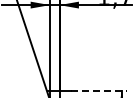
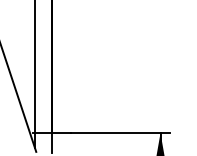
line: (99, 91) -> (121, 133), dashed -> solid

